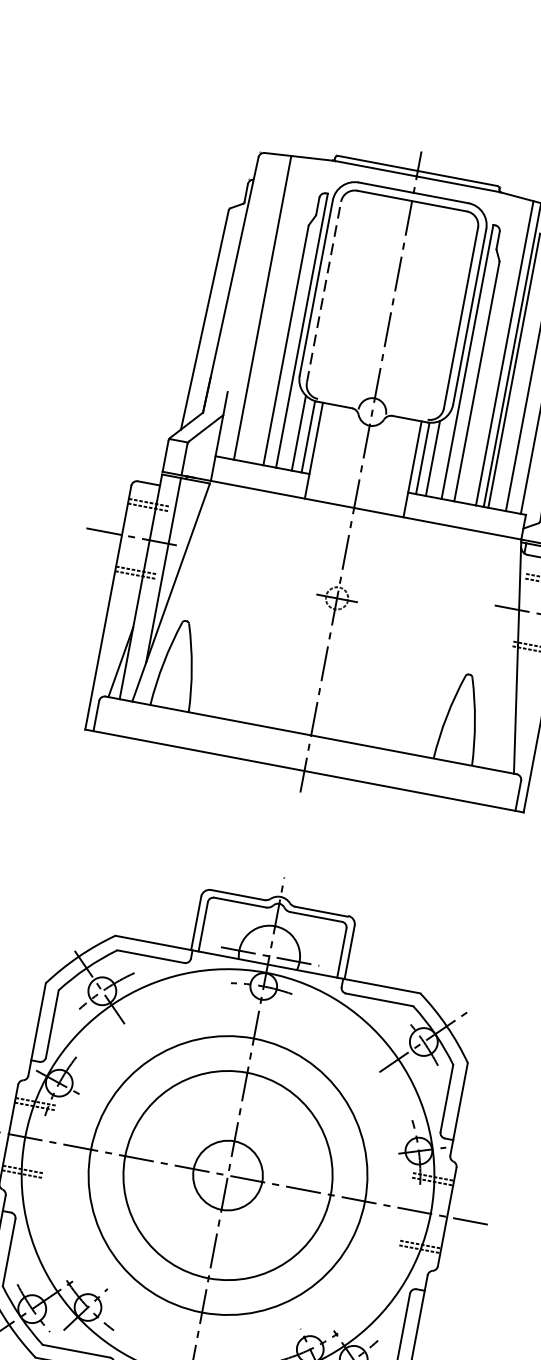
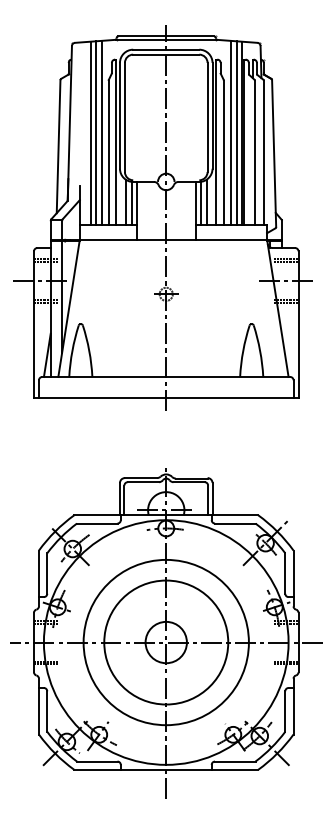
line: (323, 292) -> (124, 117), dashed -> solid
line: (270, 307) -> (95, 132), added
line: (282, 310) -> (102, 132), added
line: (494, 350) -> (230, 132), added

